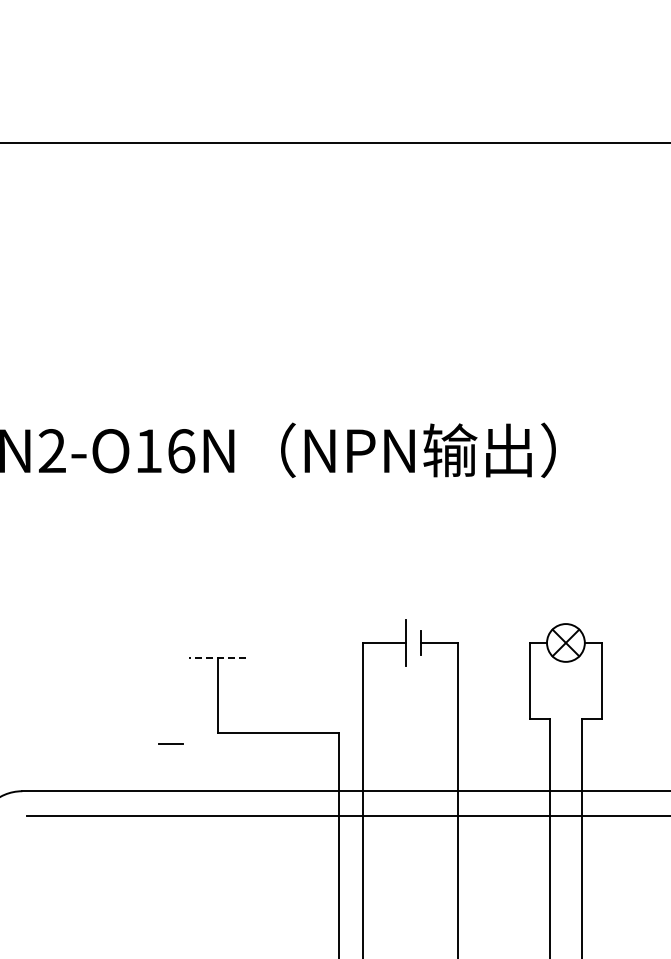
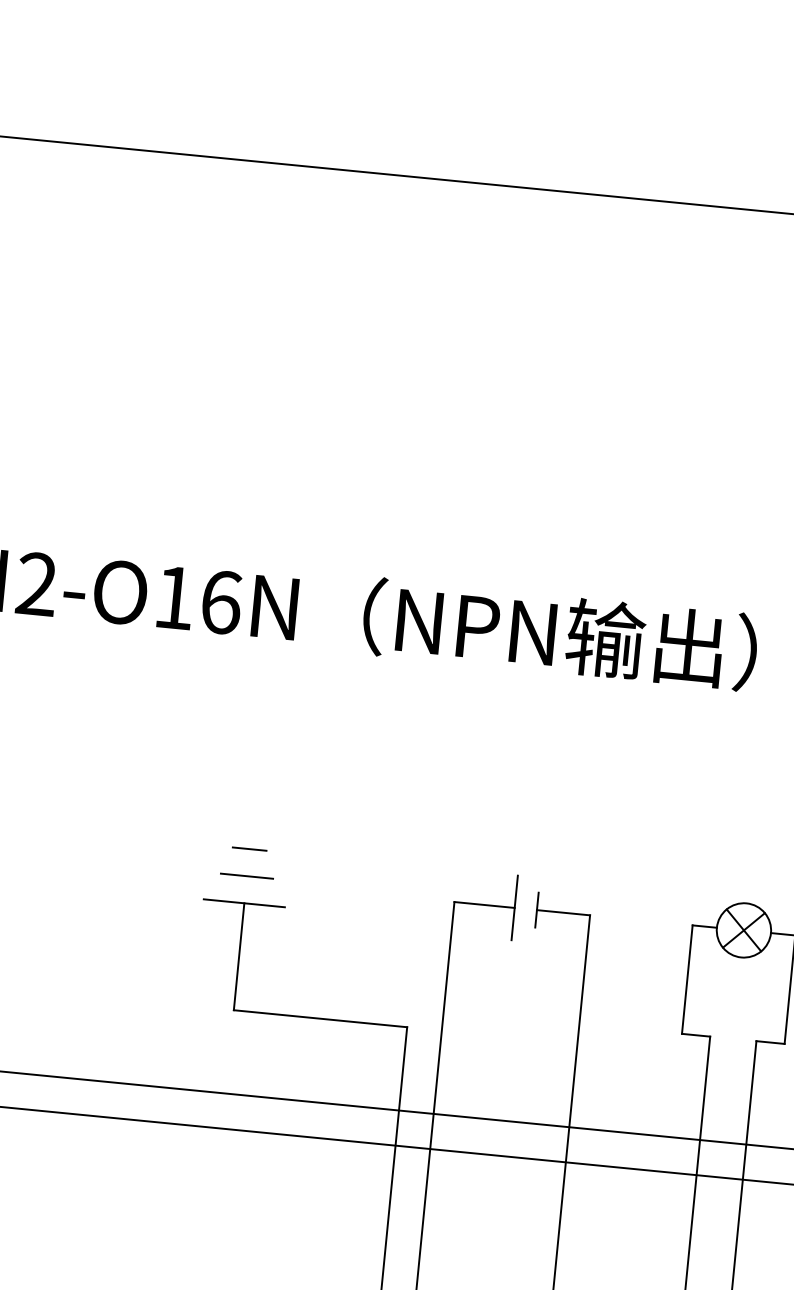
line: (217, 639) -> (246, 876), added
line: (217, 658) -> (243, 903), dashed -> solid
line: (170, 743) -> (249, 848), moved

